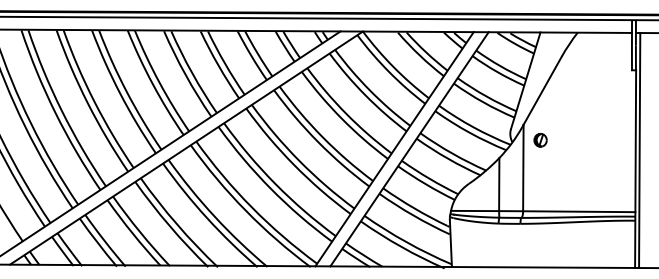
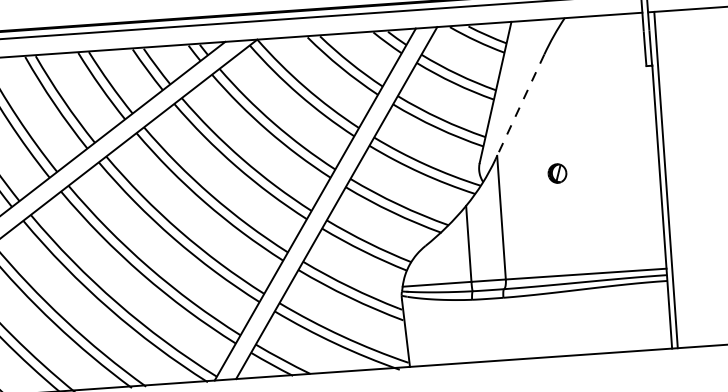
line: (542, 90) -> (520, 104), solid -> dashed
part: (540, 140) -> (557, 173), moved

